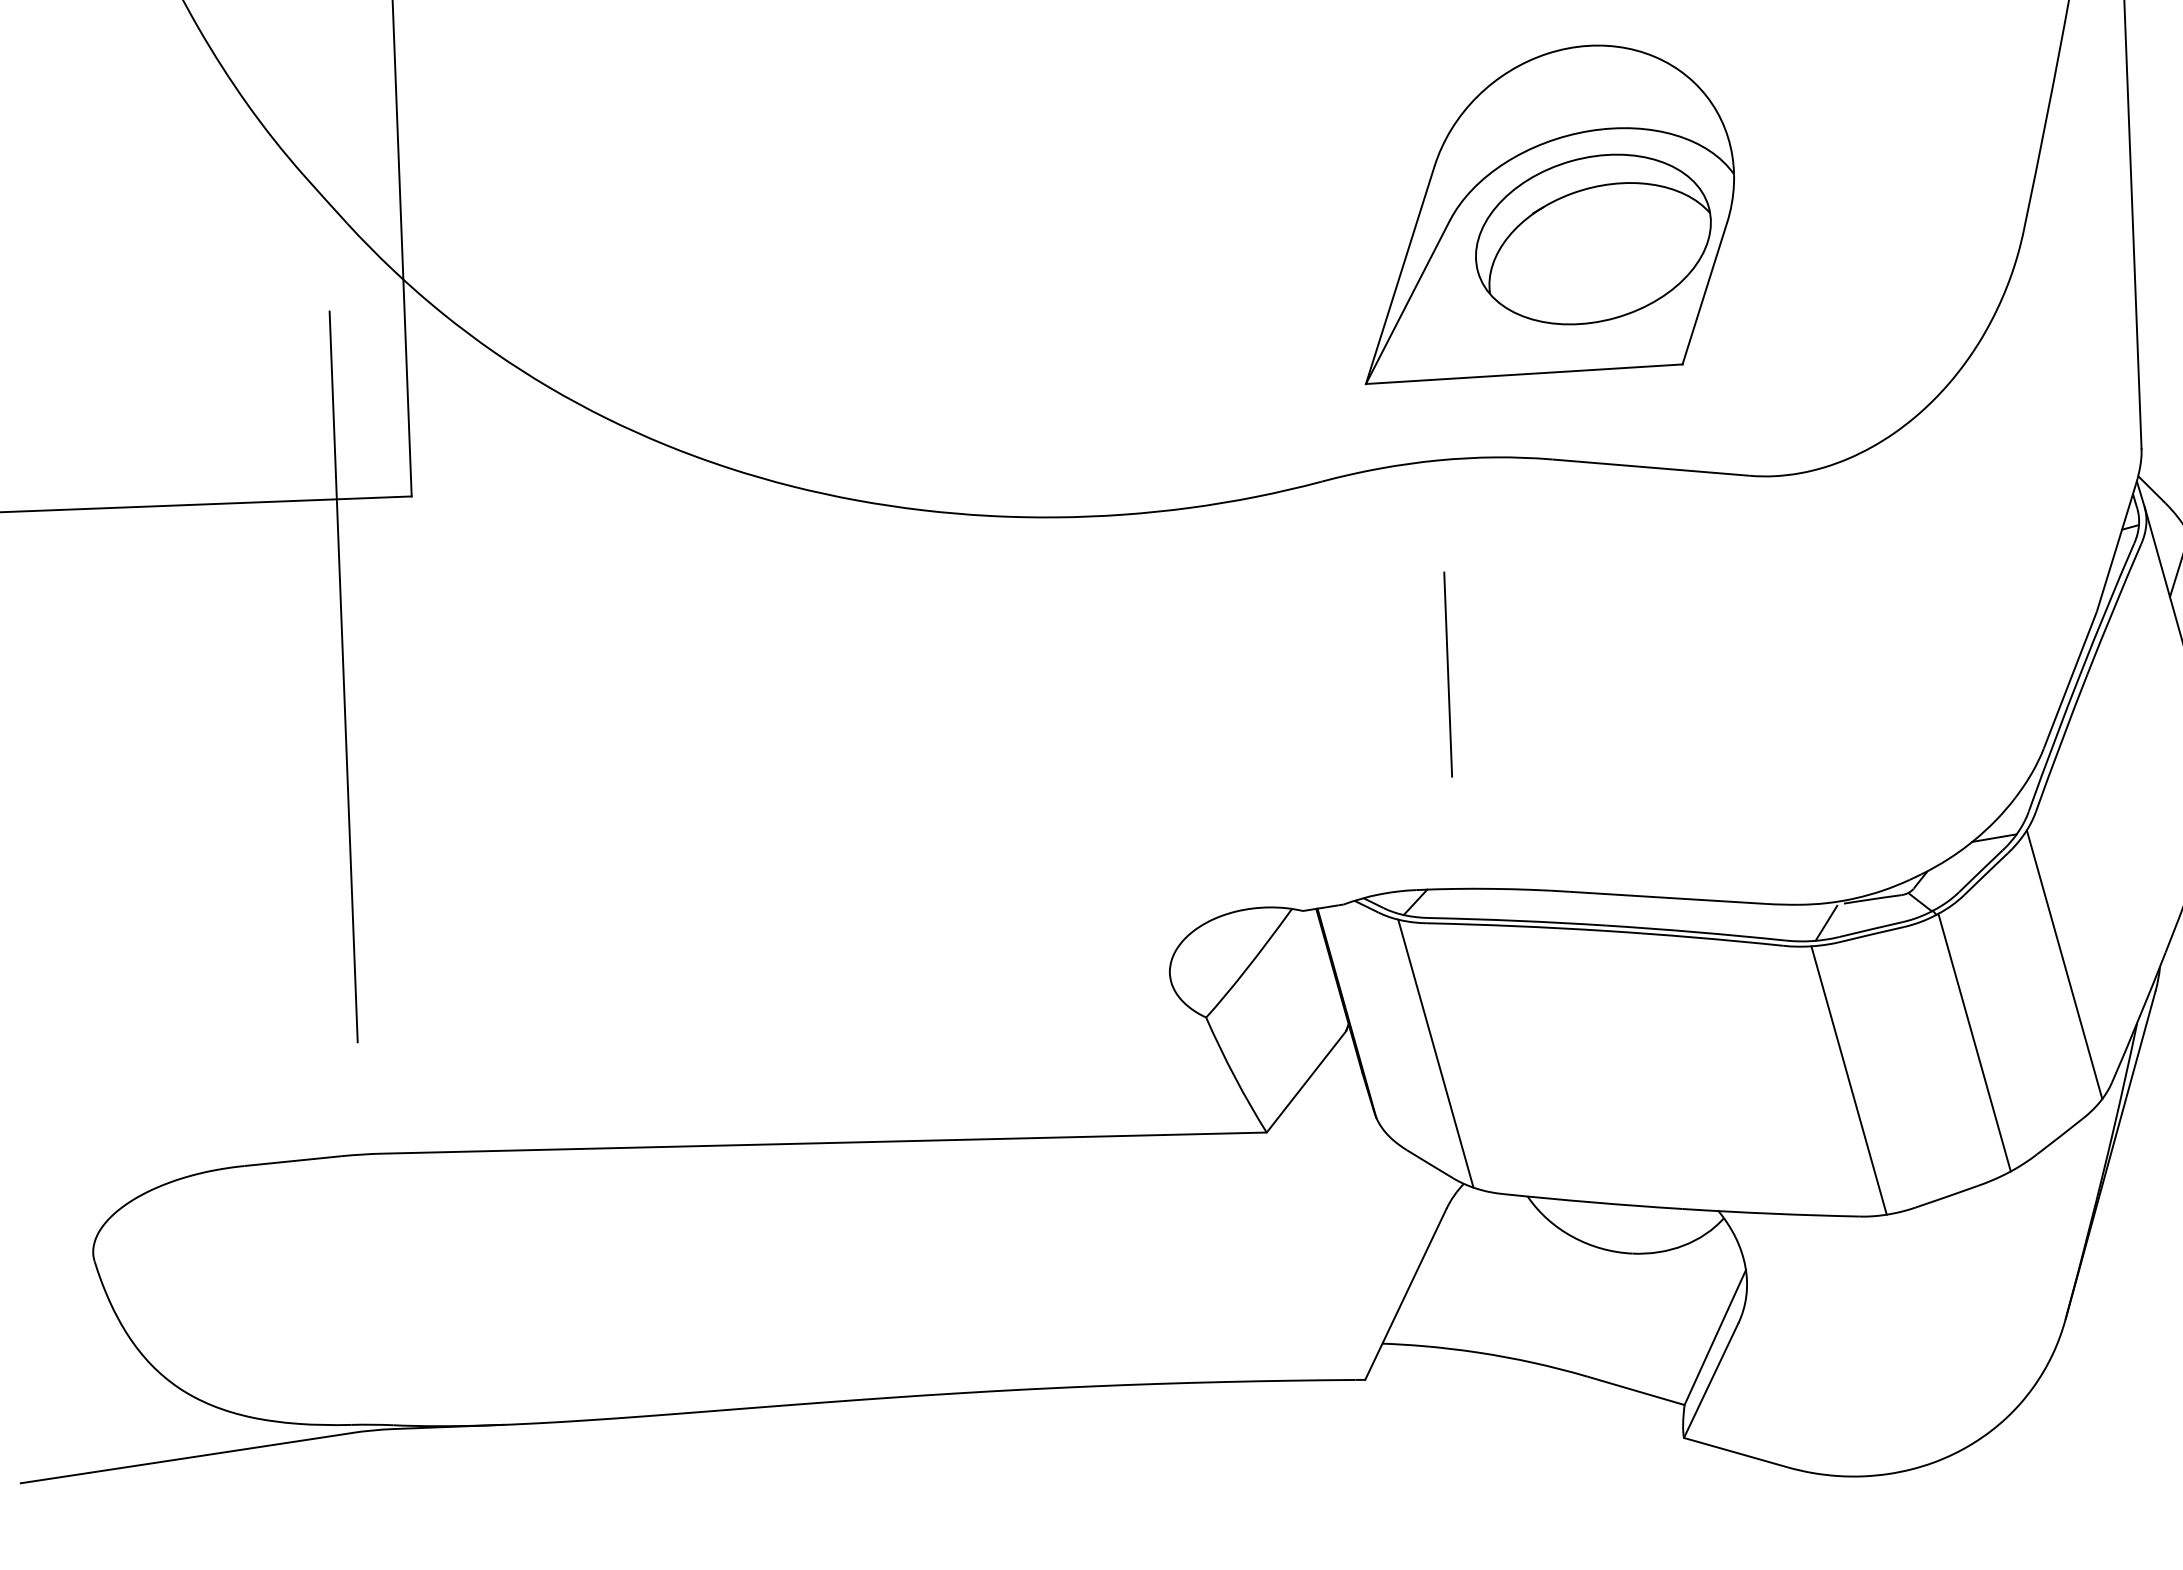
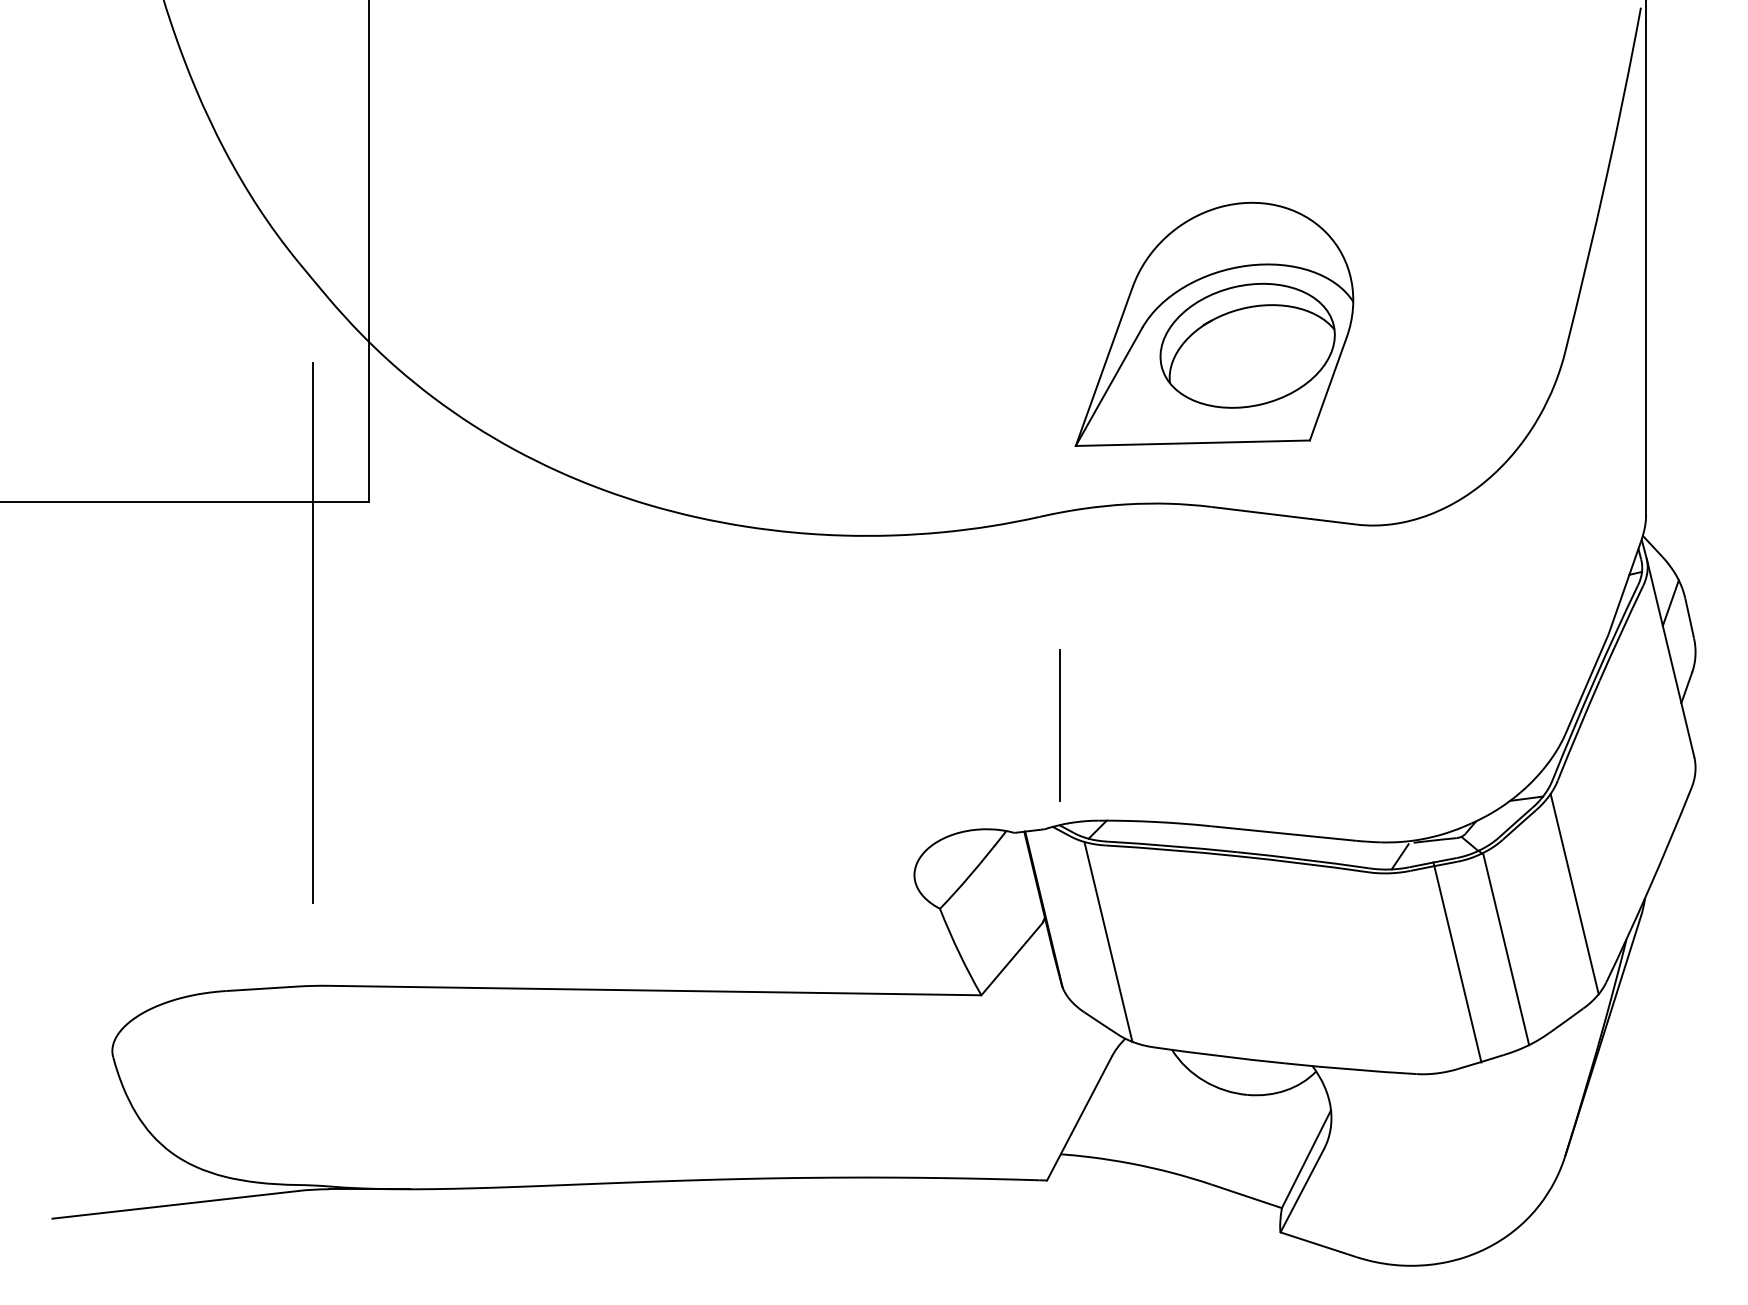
line: (1447, 674) -> (1059, 725), moved
line: (1849, 1080) -> (1457, 962), moved

